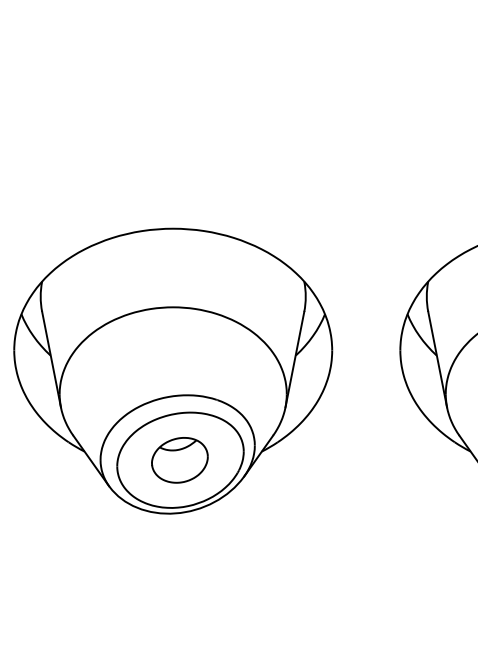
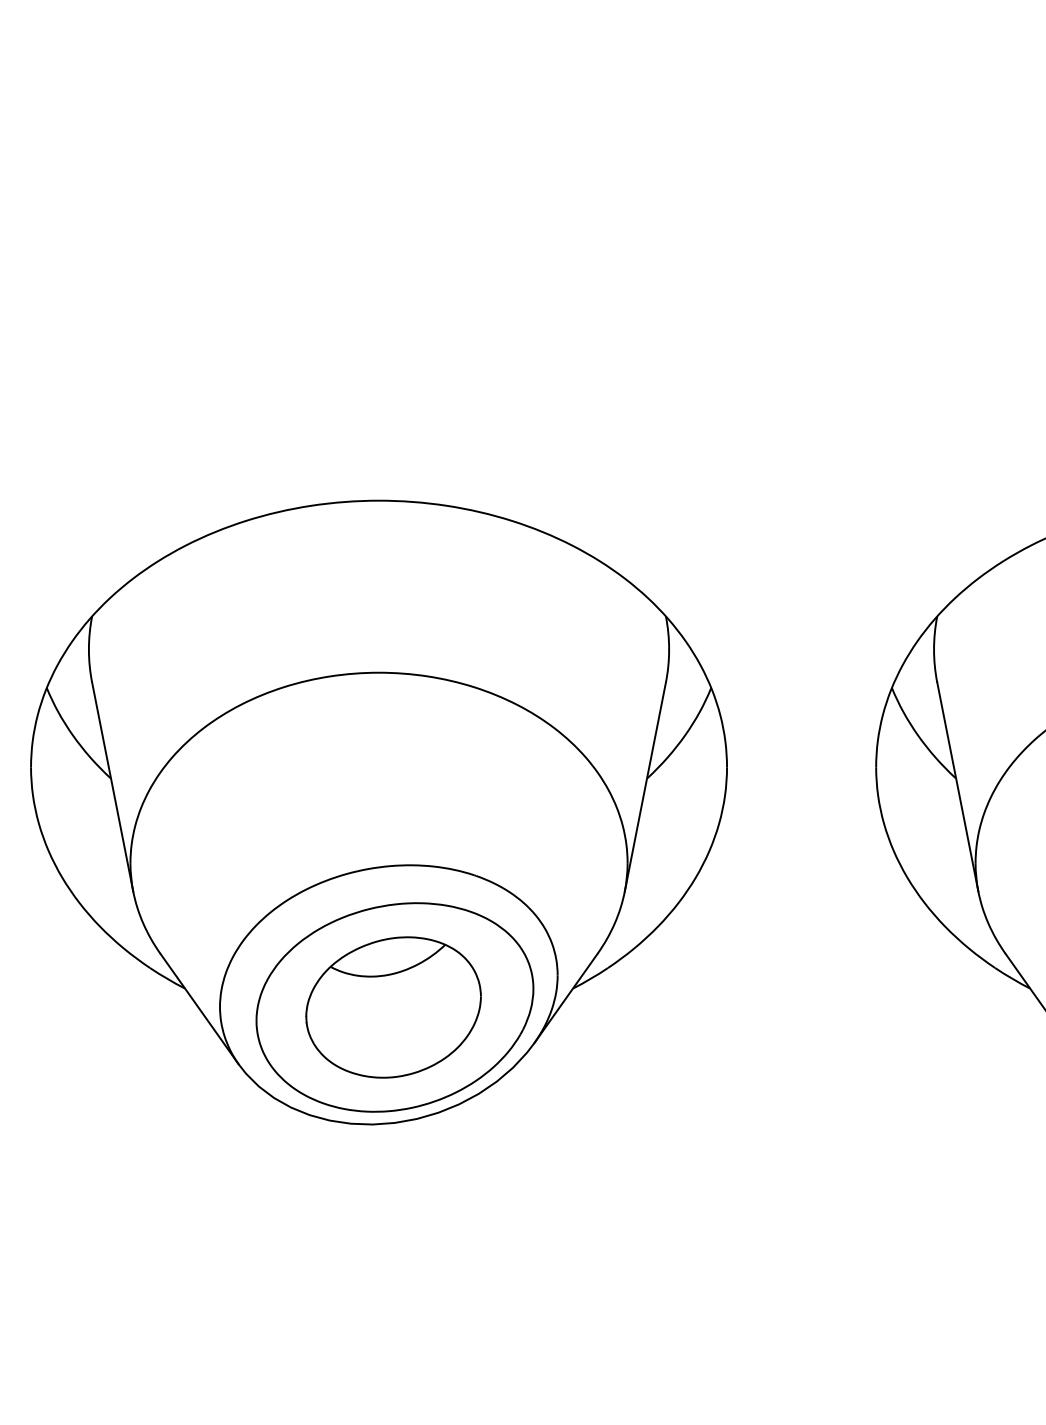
part: (179, 460) -> (392, 1008), size x1.43

